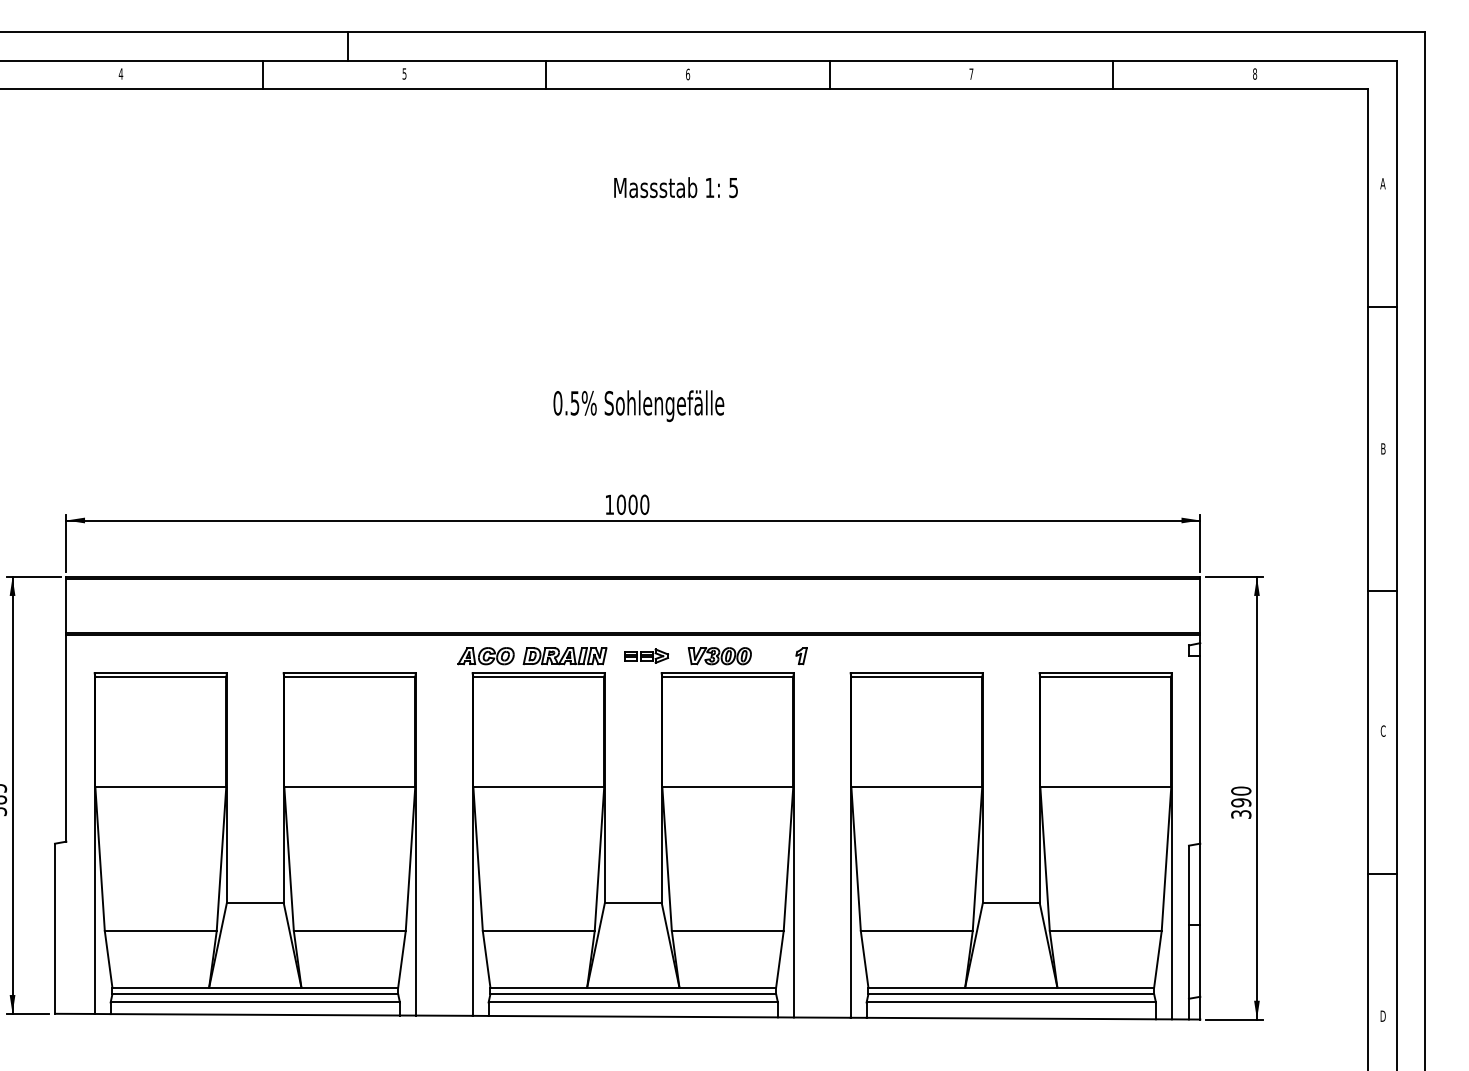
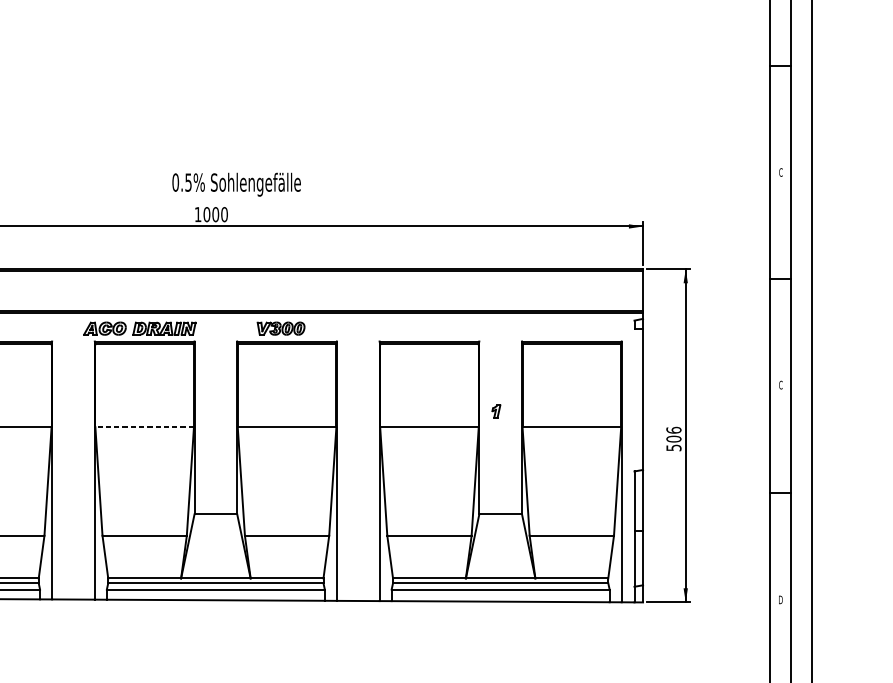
text: (638, 406) -> (236, 185), moved
text: (1383, 448) -> (781, 172), B -> C
part: (646, 655) -> (225, 328), removed
part: (801, 656) -> (496, 411), moved
line: (538, 787) -> (144, 427), solid -> dashed
text: (1241, 802) -> (674, 438), 390 -> 506

